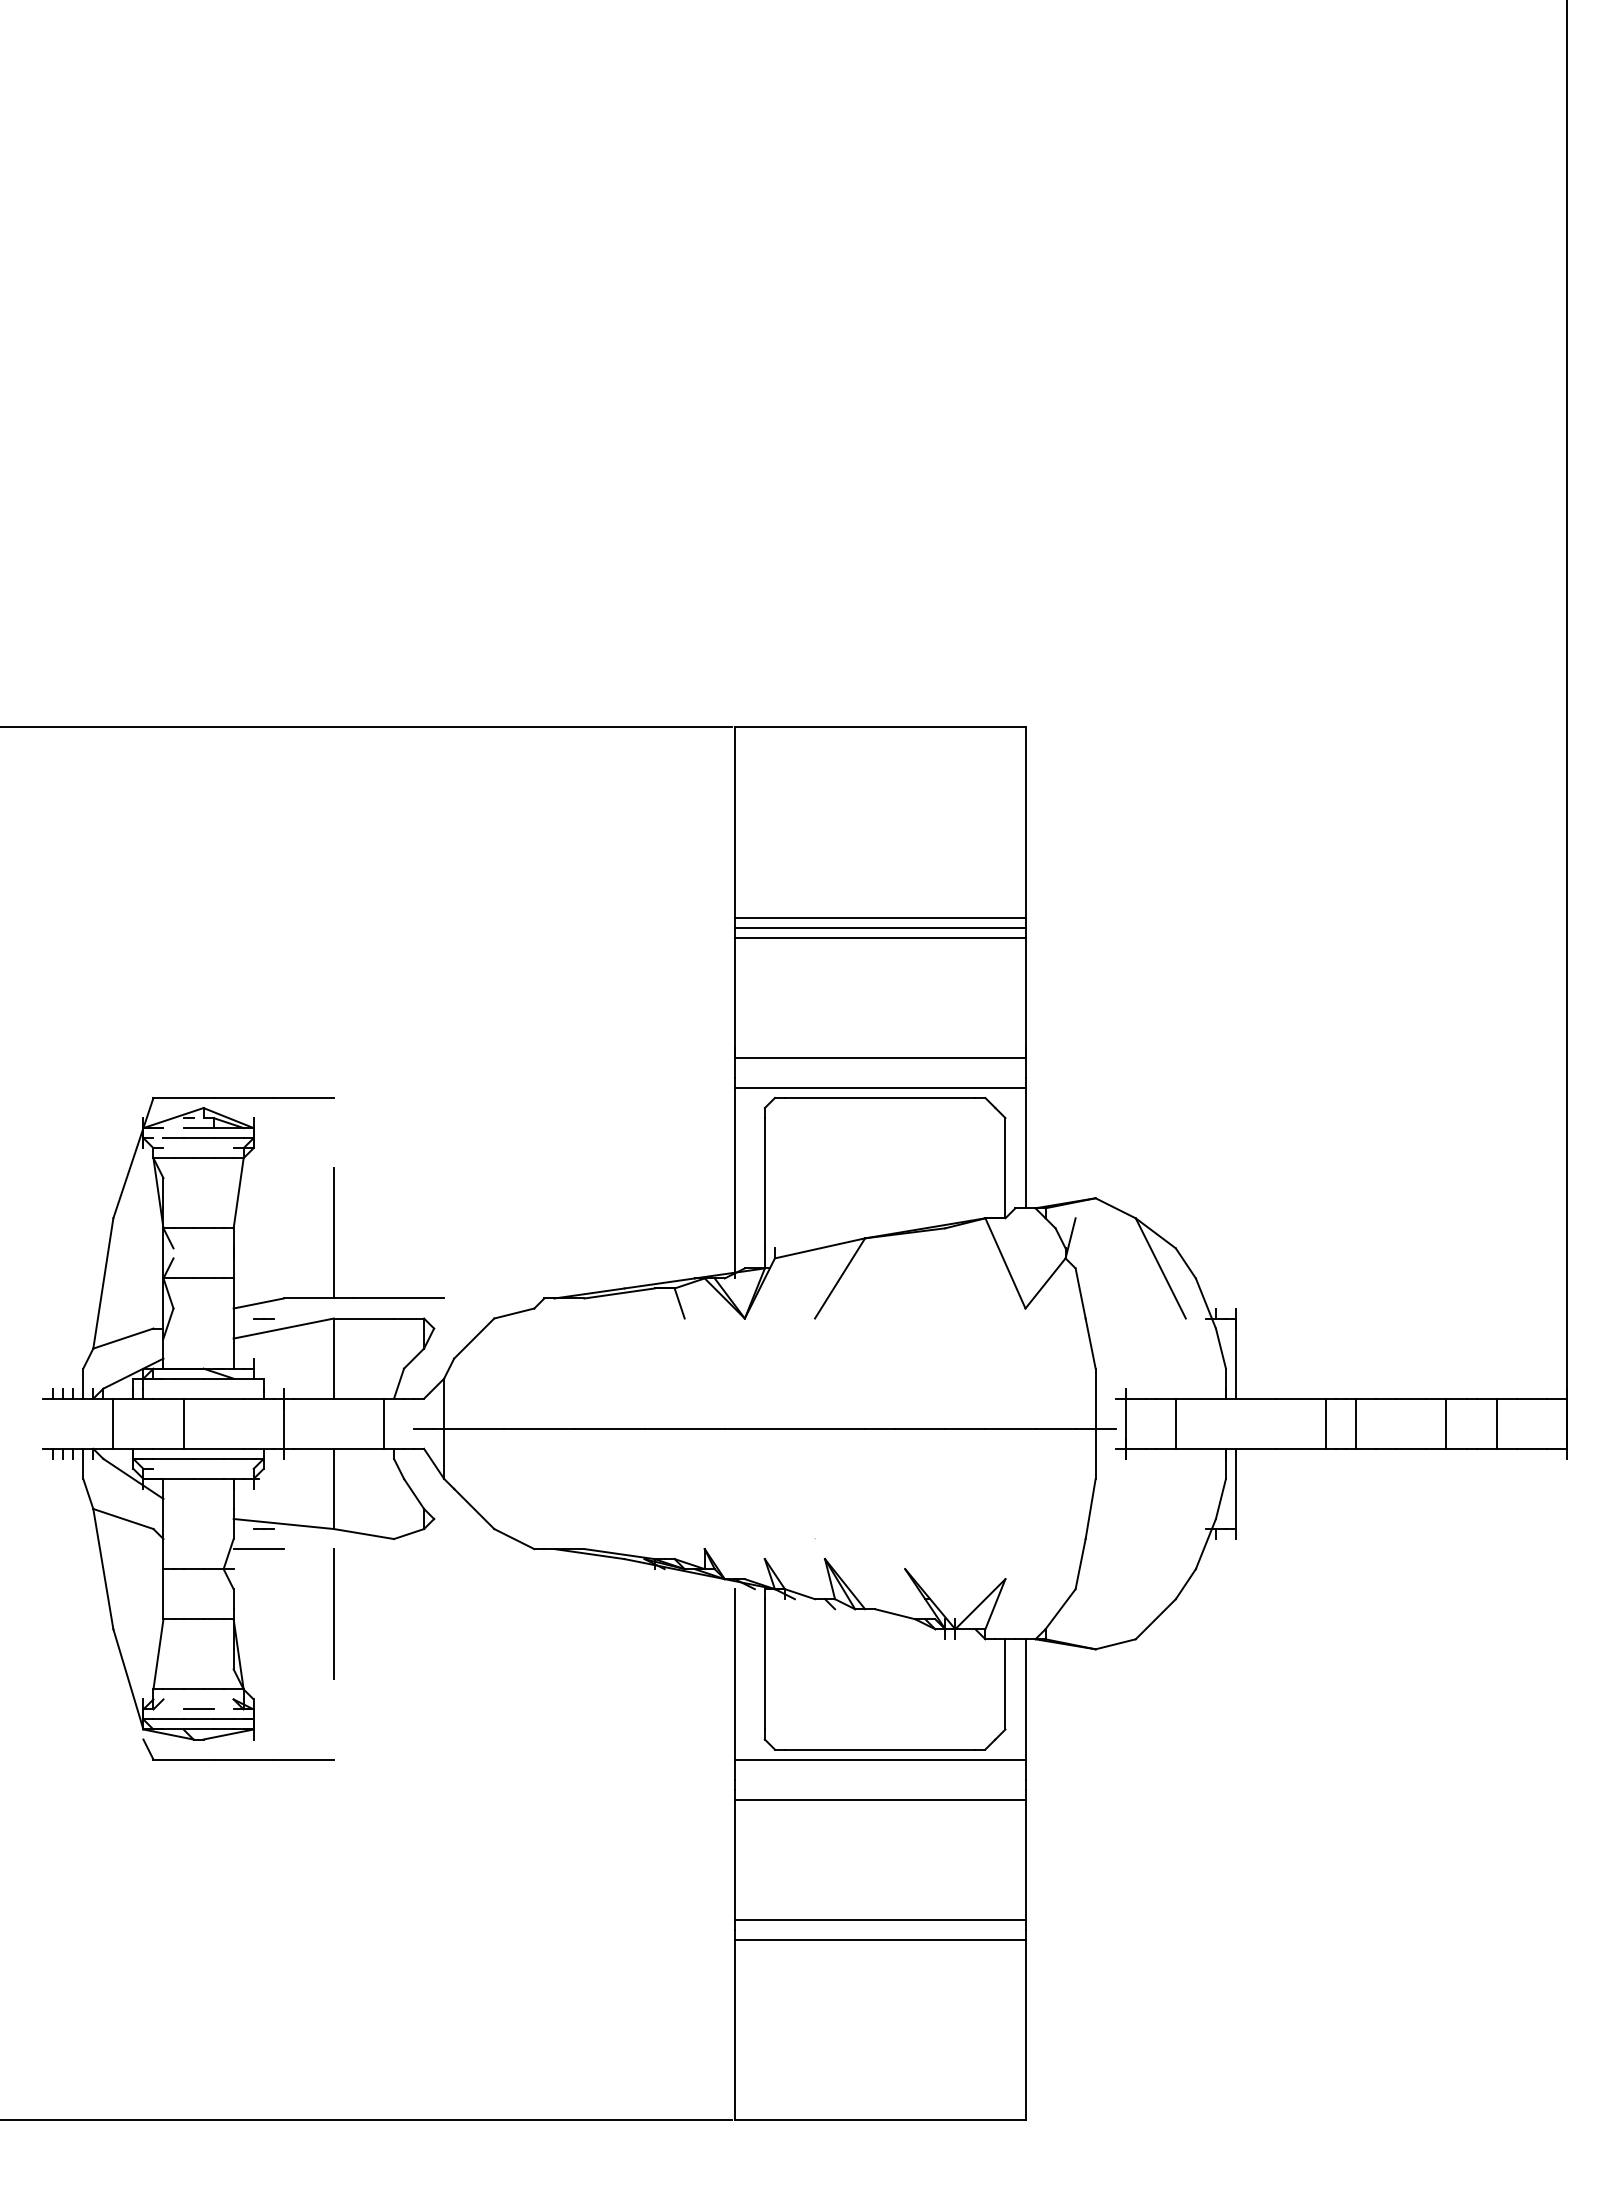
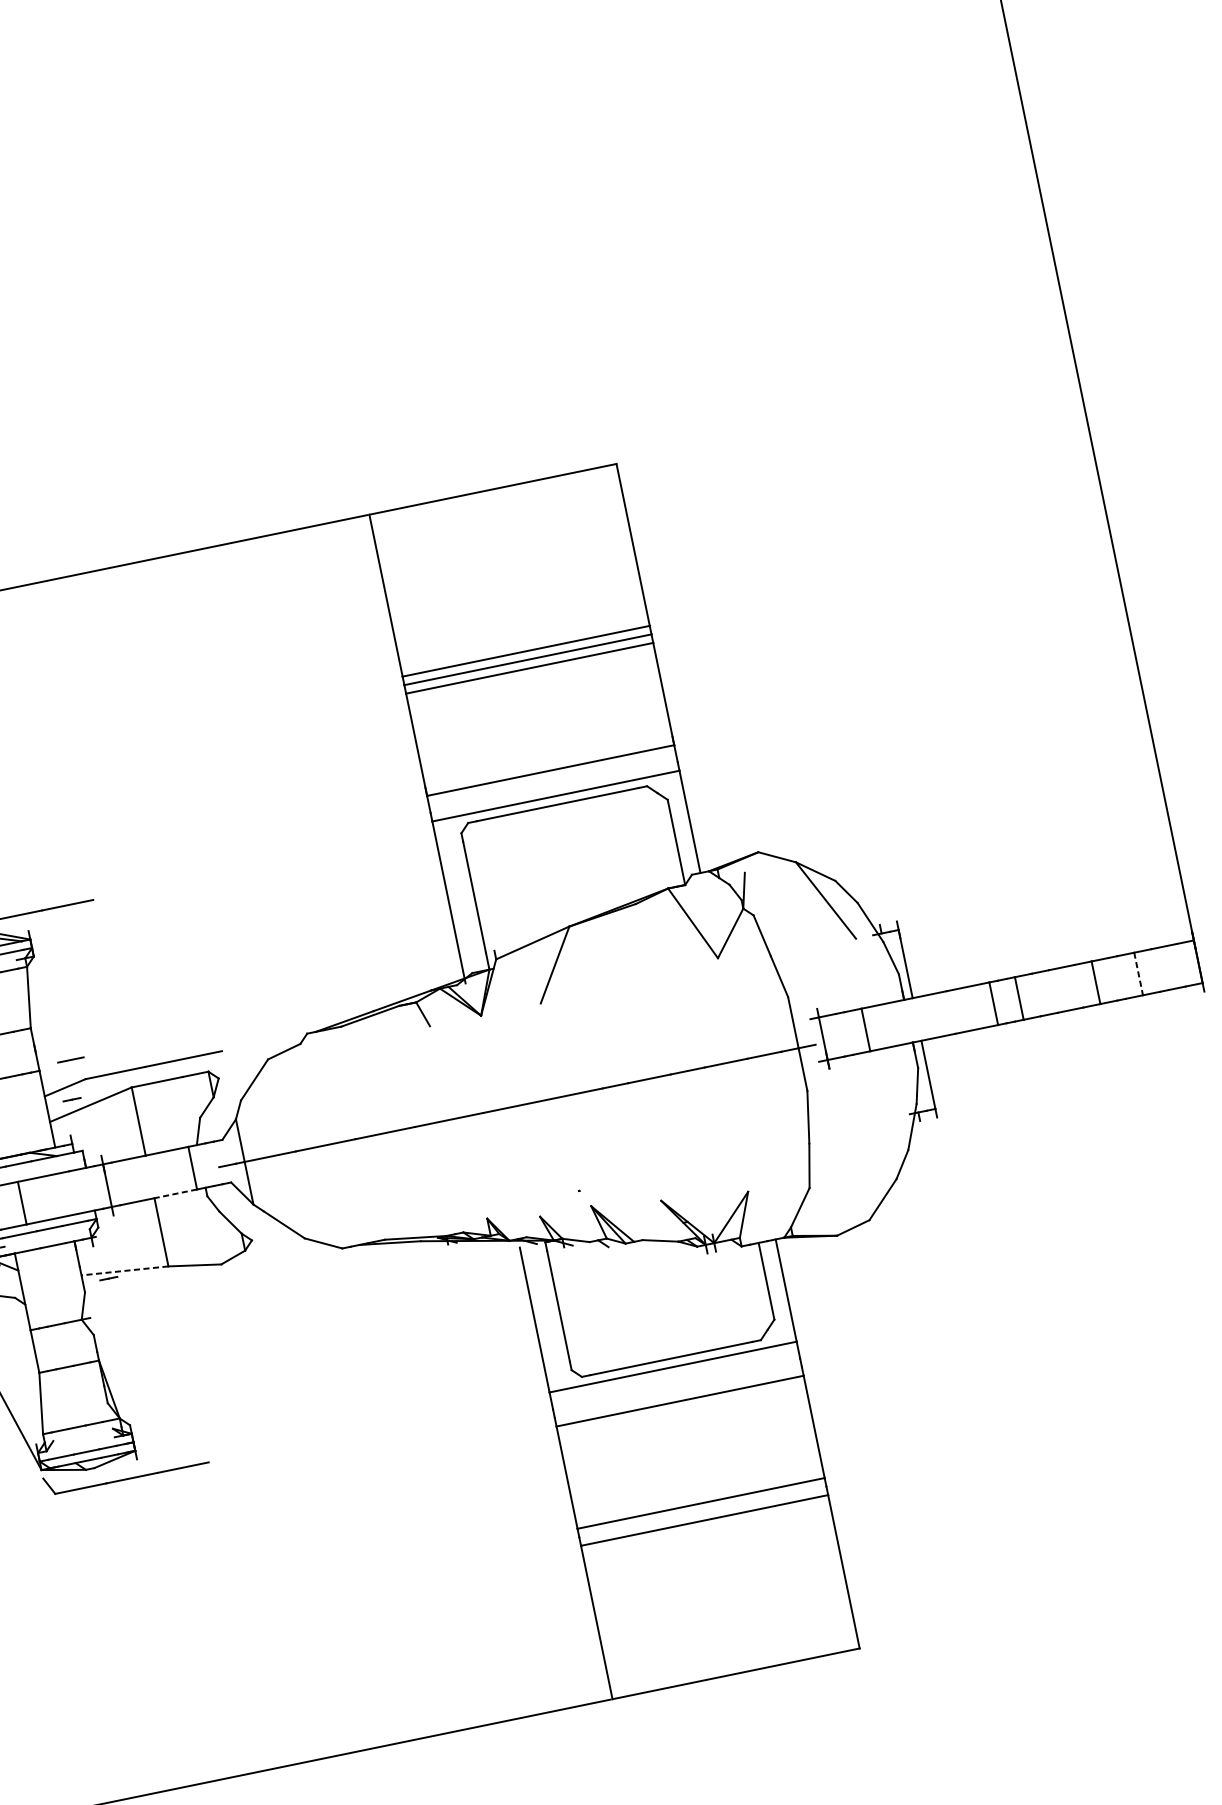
line: (333, 1233) -> (116, 1015), removed
line: (1496, 1424) -> (1138, 974), solid -> dashed
line: (358, 1448) -> (175, 1193), solid -> dashed
line: (283, 1523) -> (124, 1270), solid -> dashed
line: (258, 1549) -> (107, 1296), removed
line: (333, 1614) -> (183, 1339), removed
line: (198, 1708) -> (70, 1059), moved

